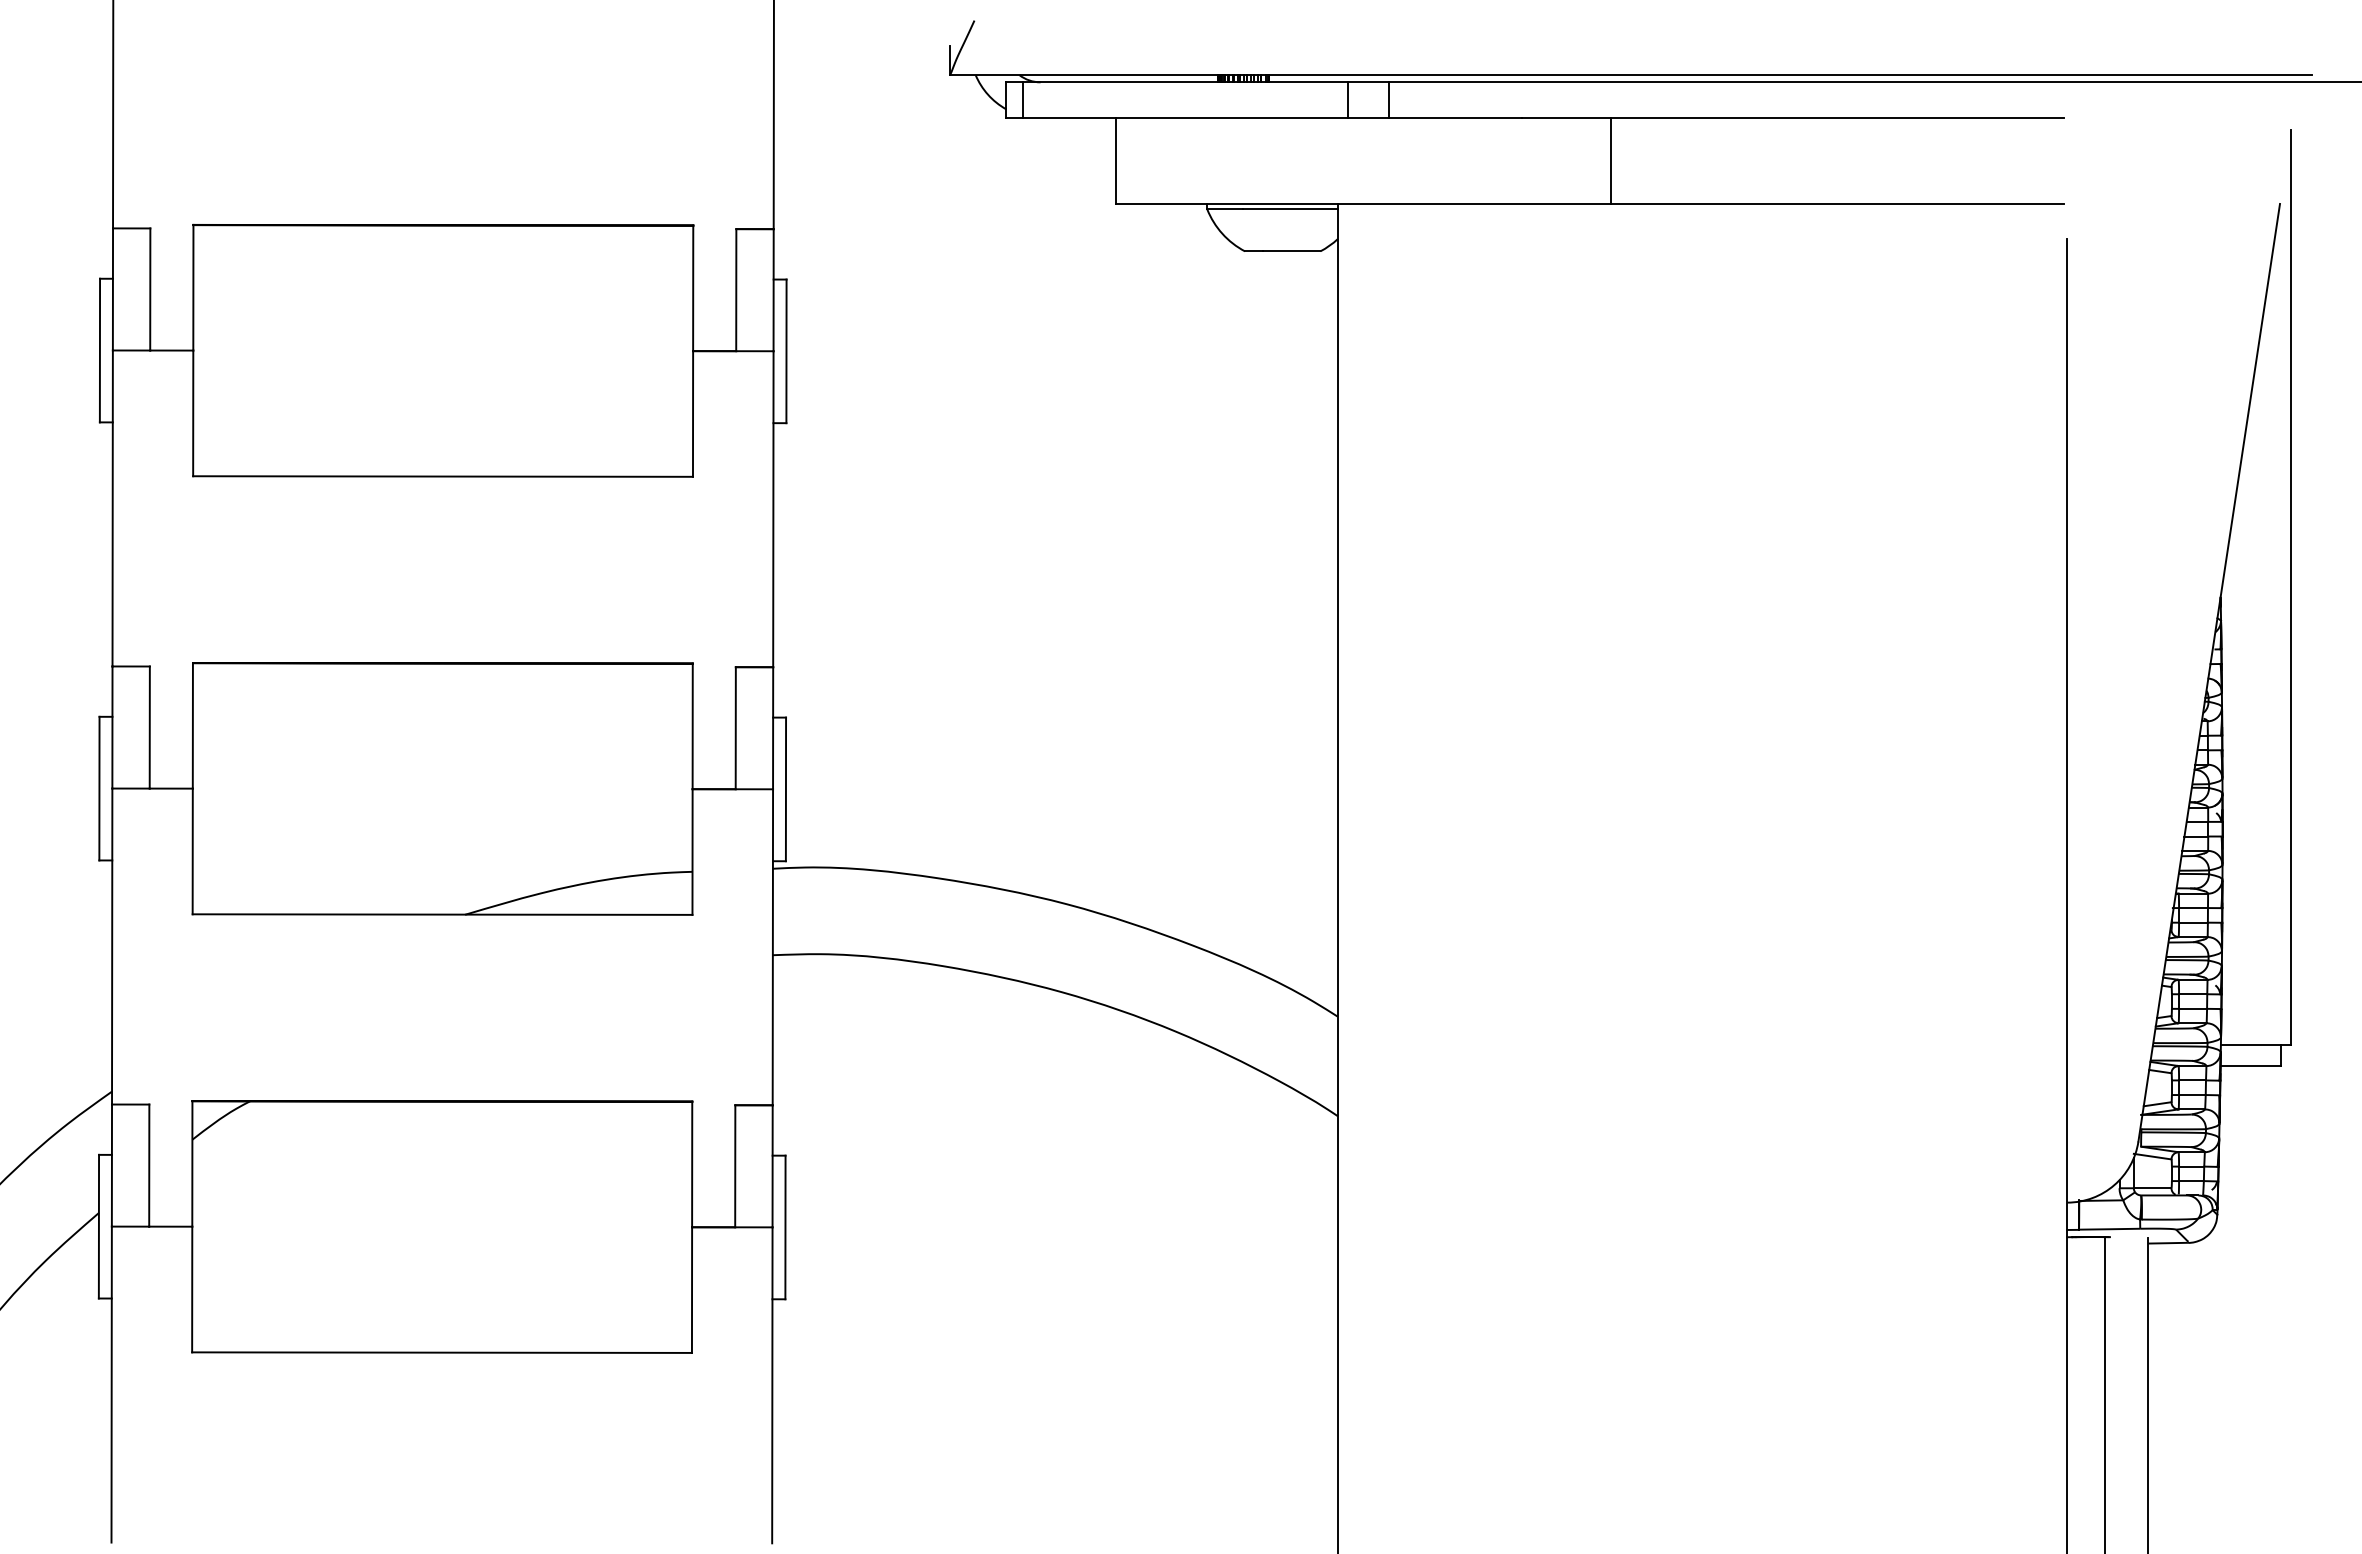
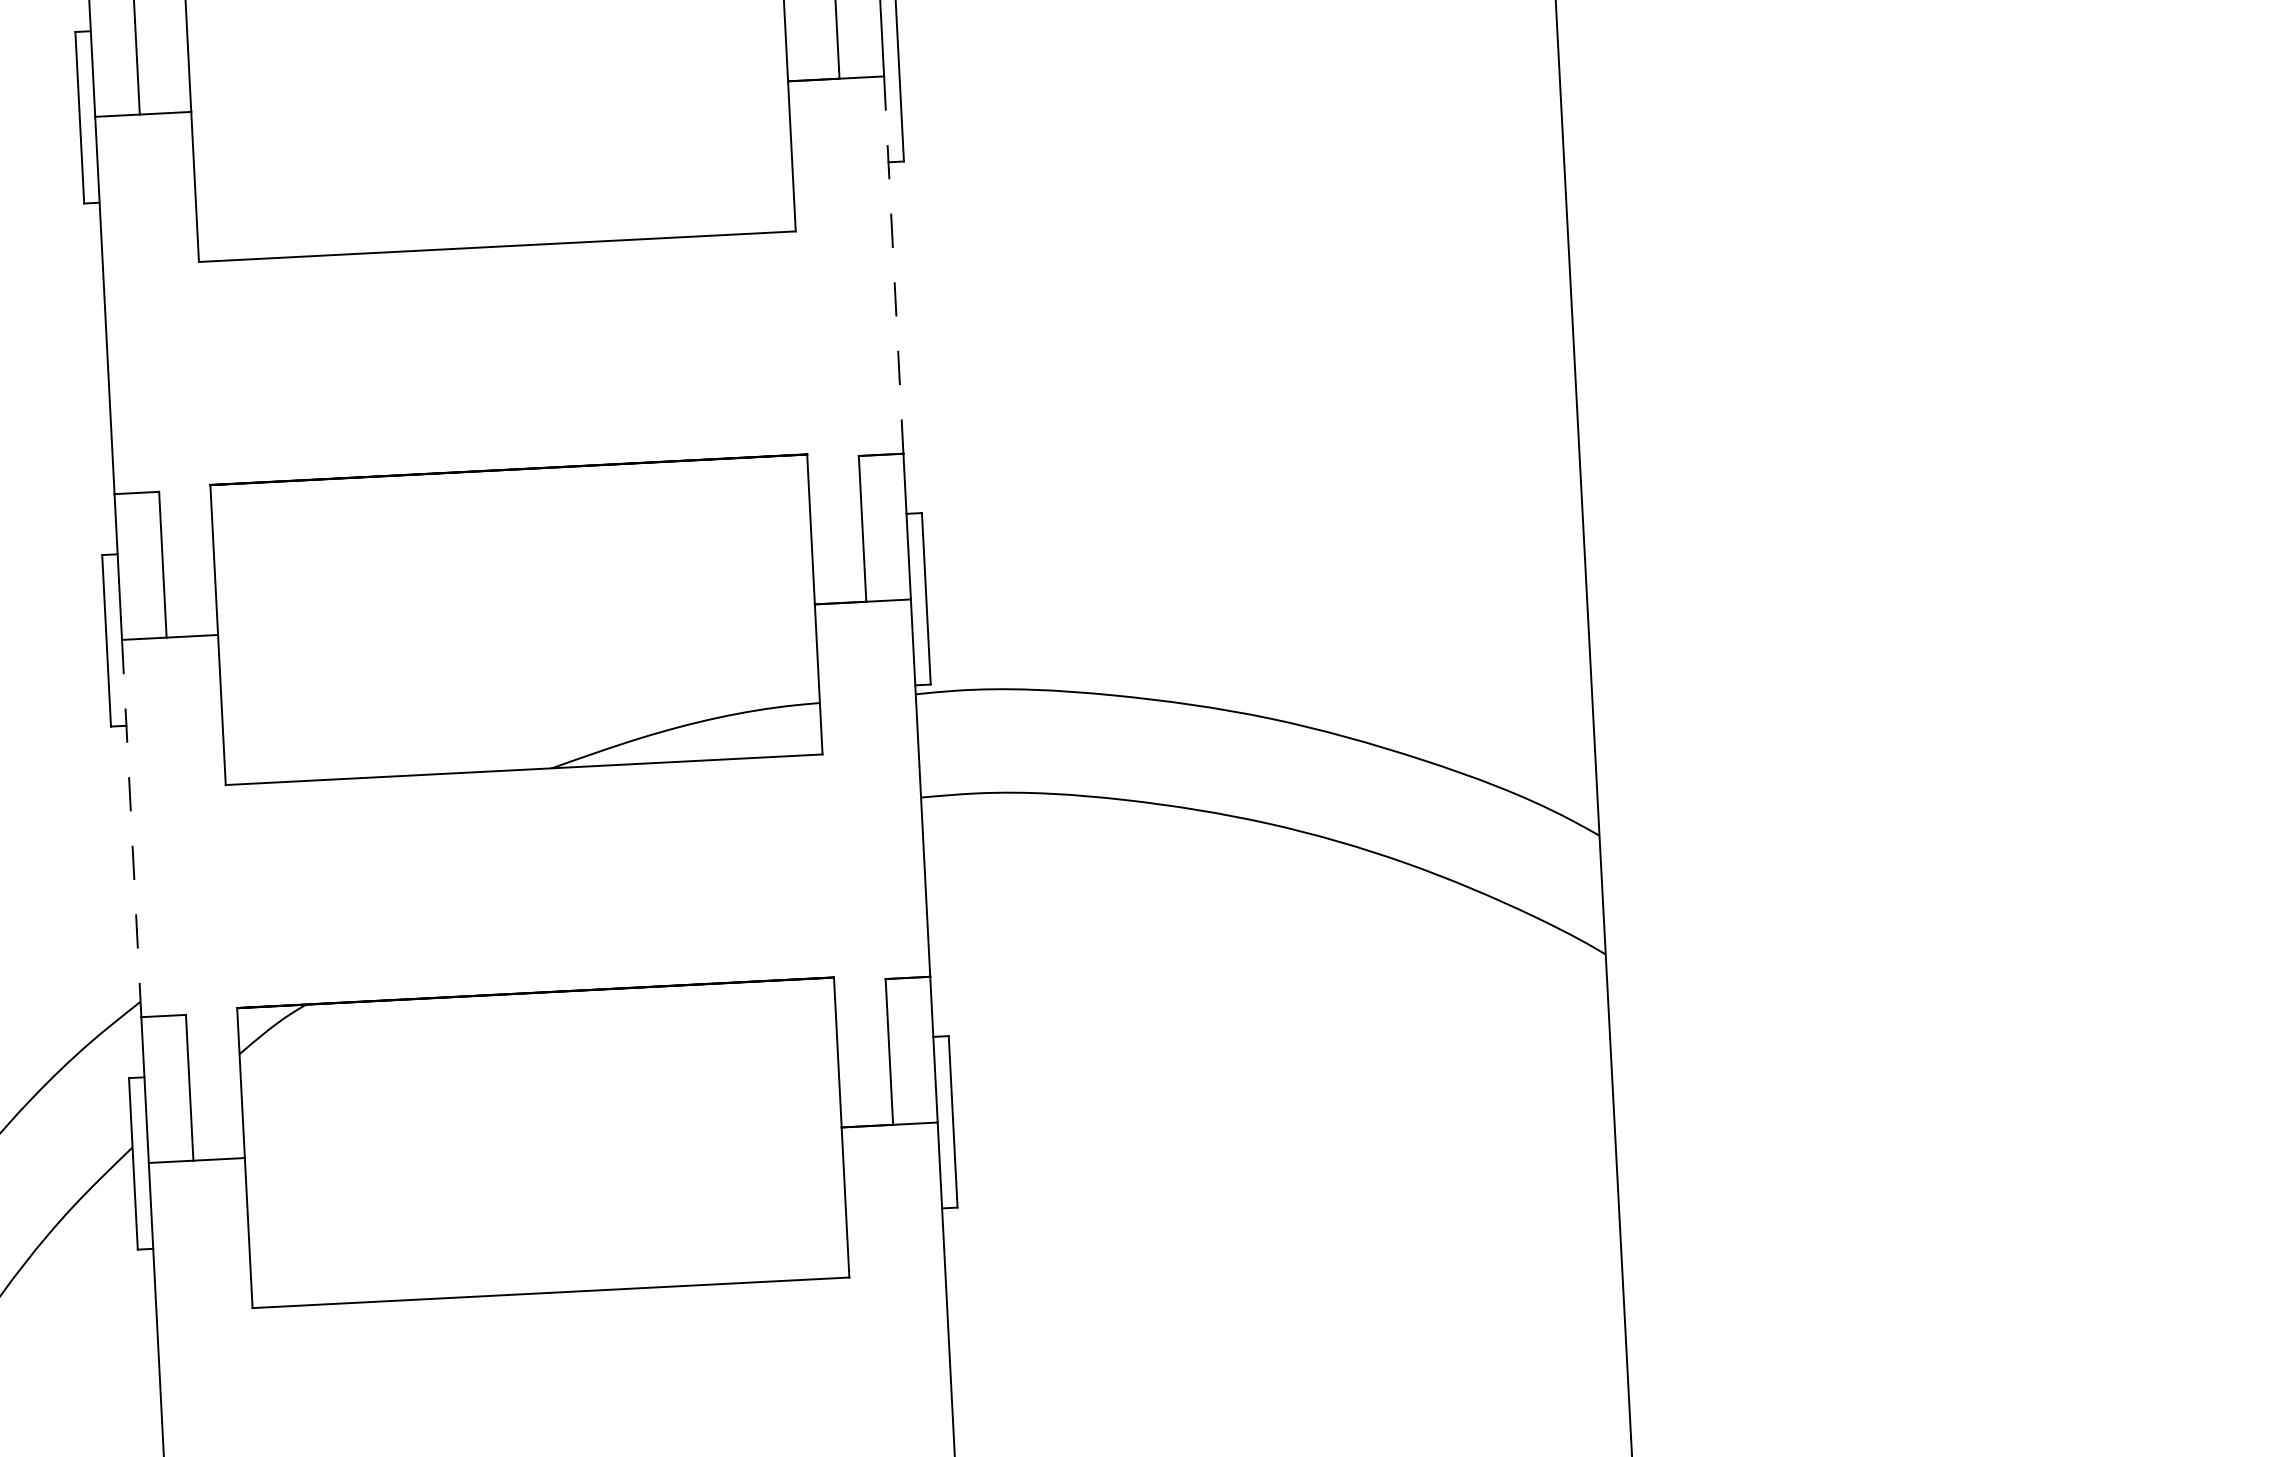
line: (773, 509) -> (893, 265), solid -> dashed
line: (112, 946) -> (132, 828), solid -> dashed

